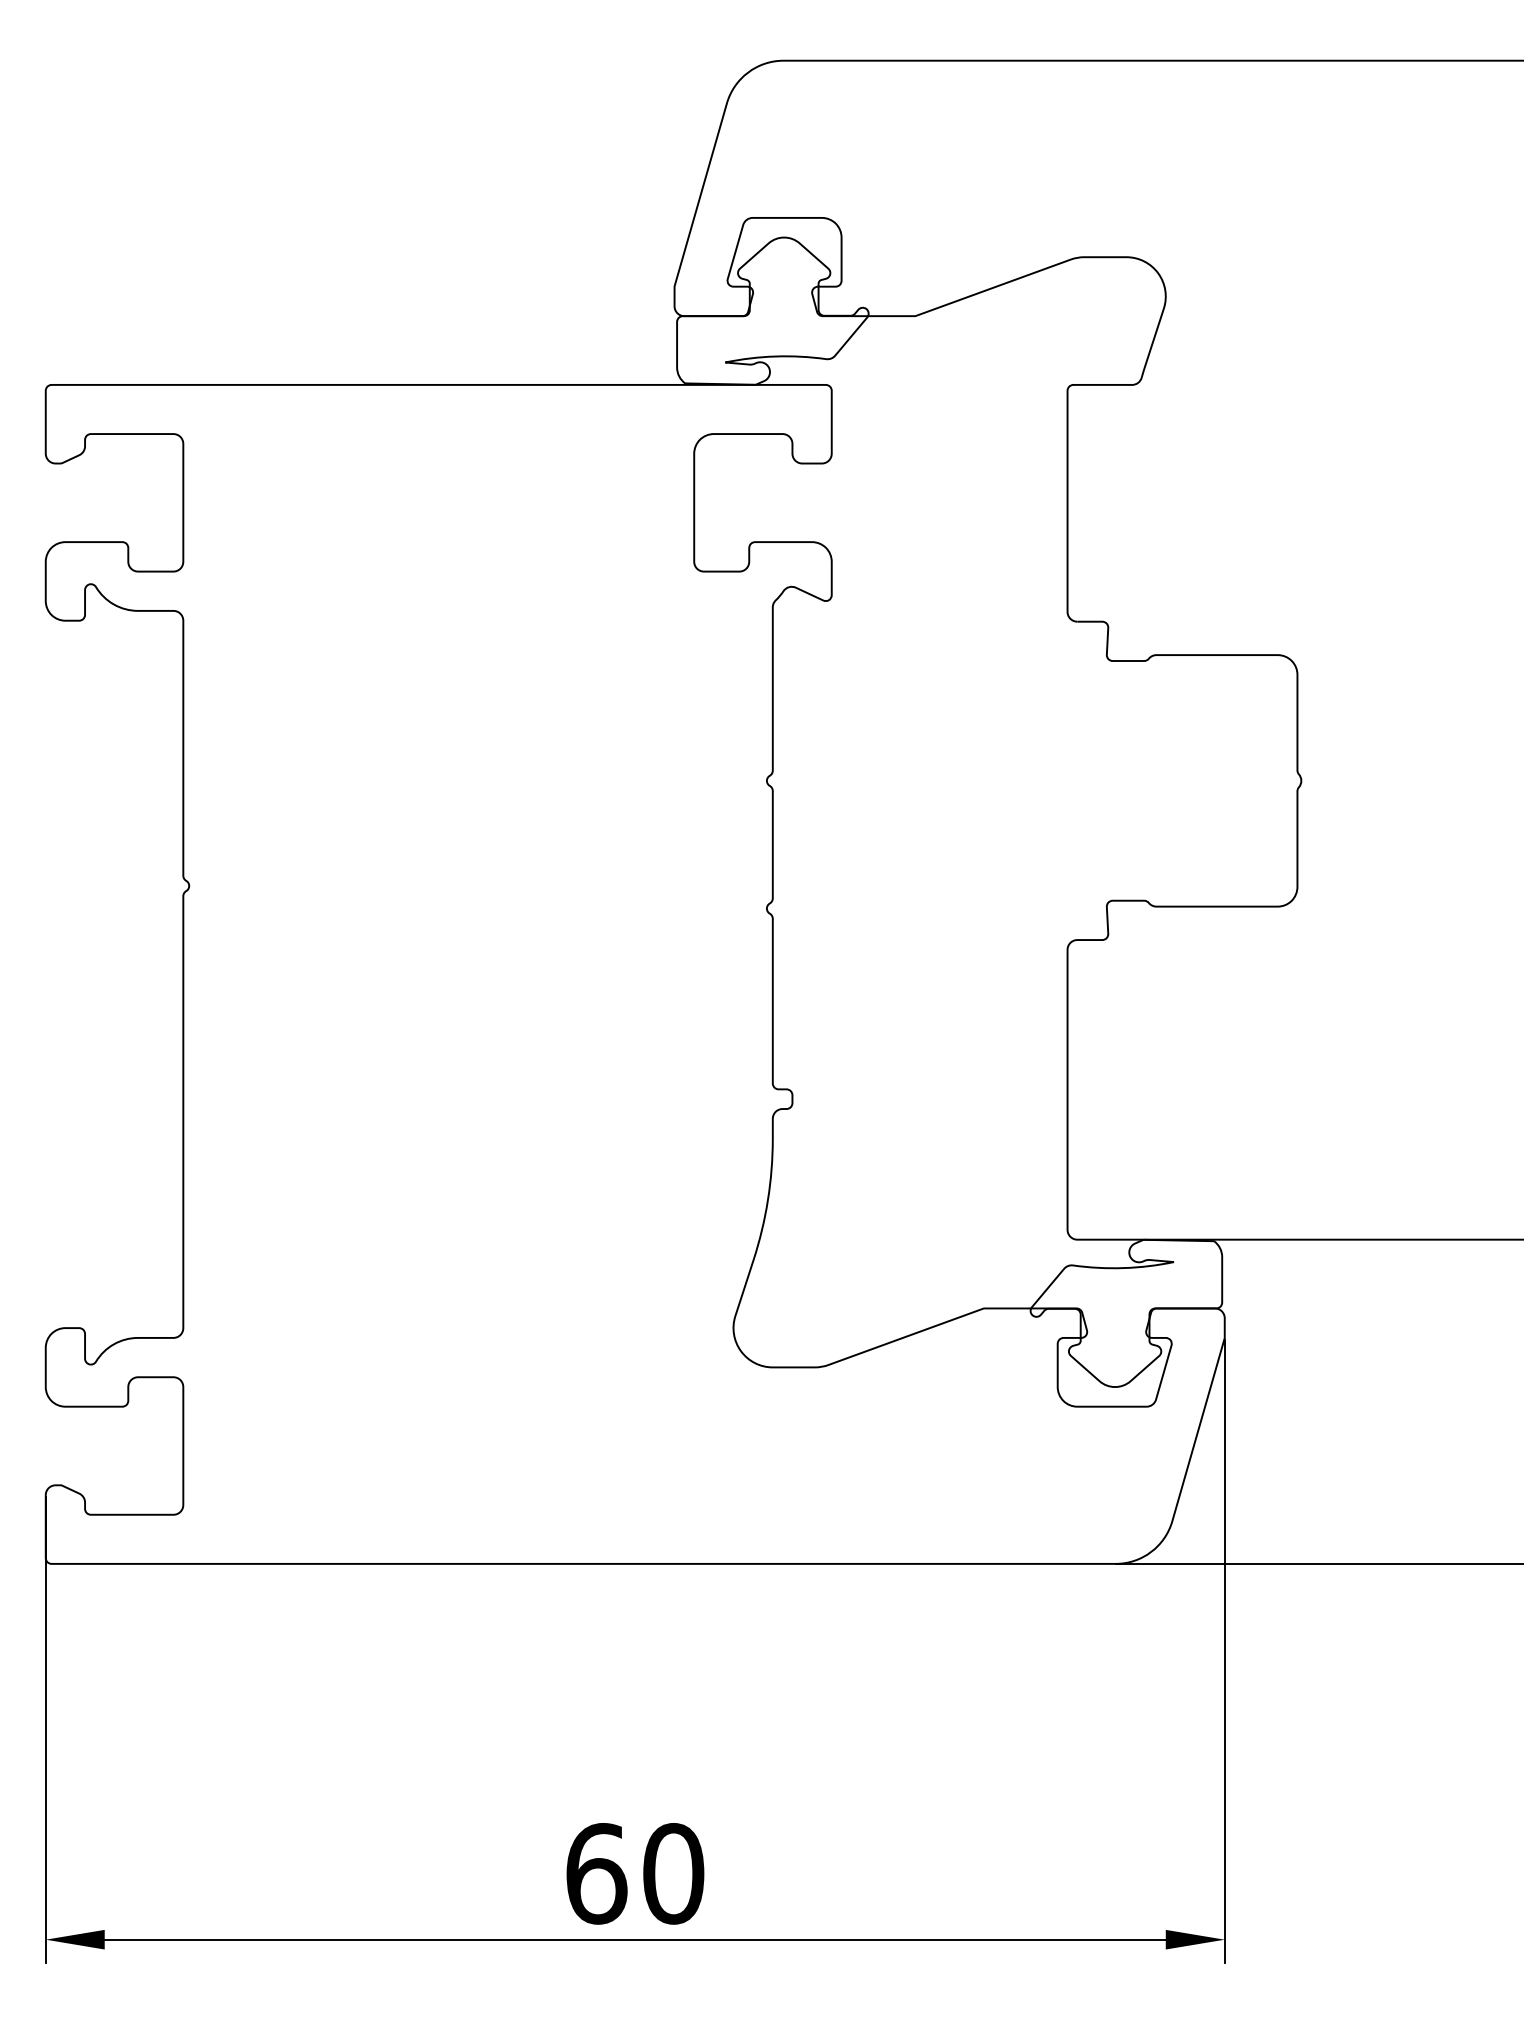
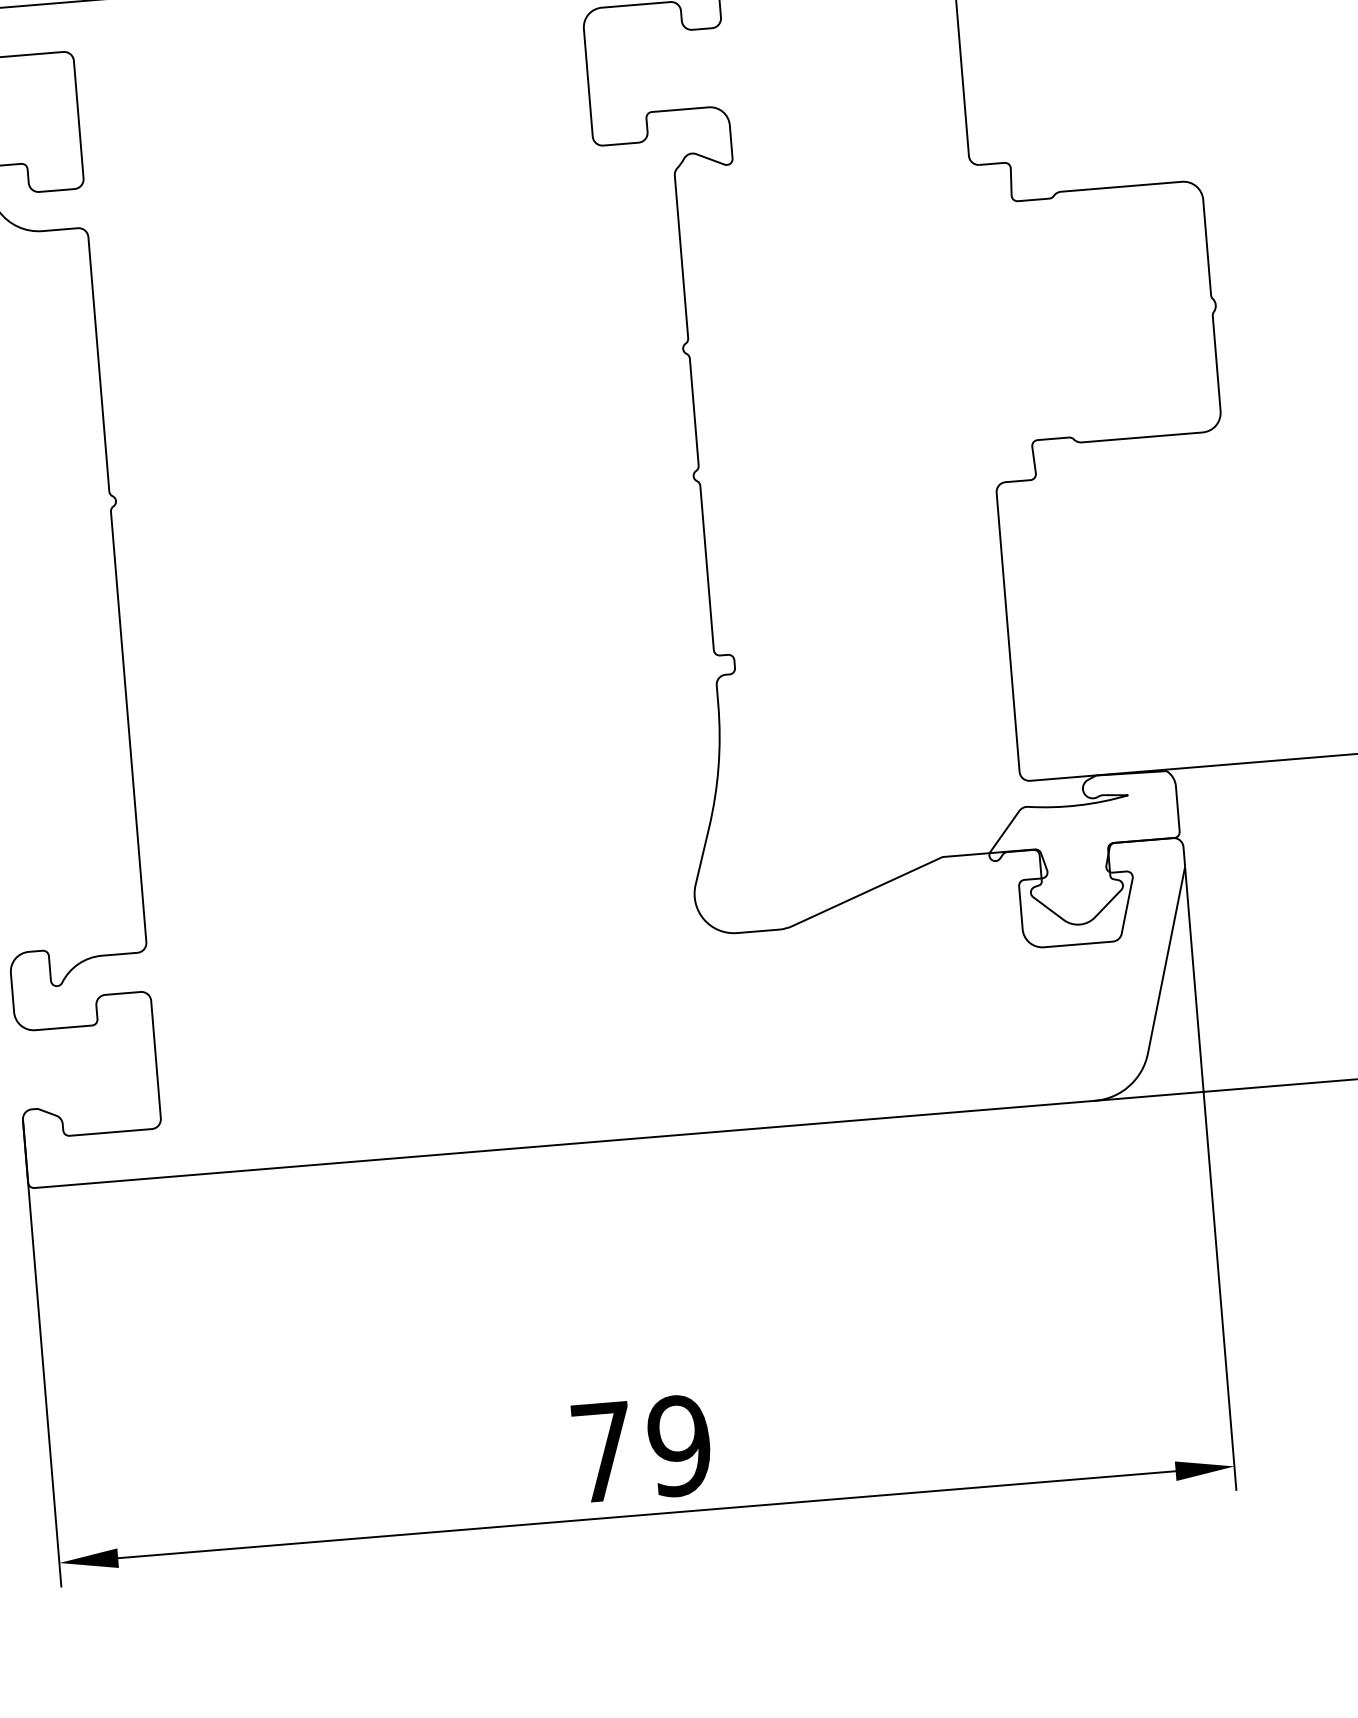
text: (635, 1873) -> (641, 1448), 60 -> 79

